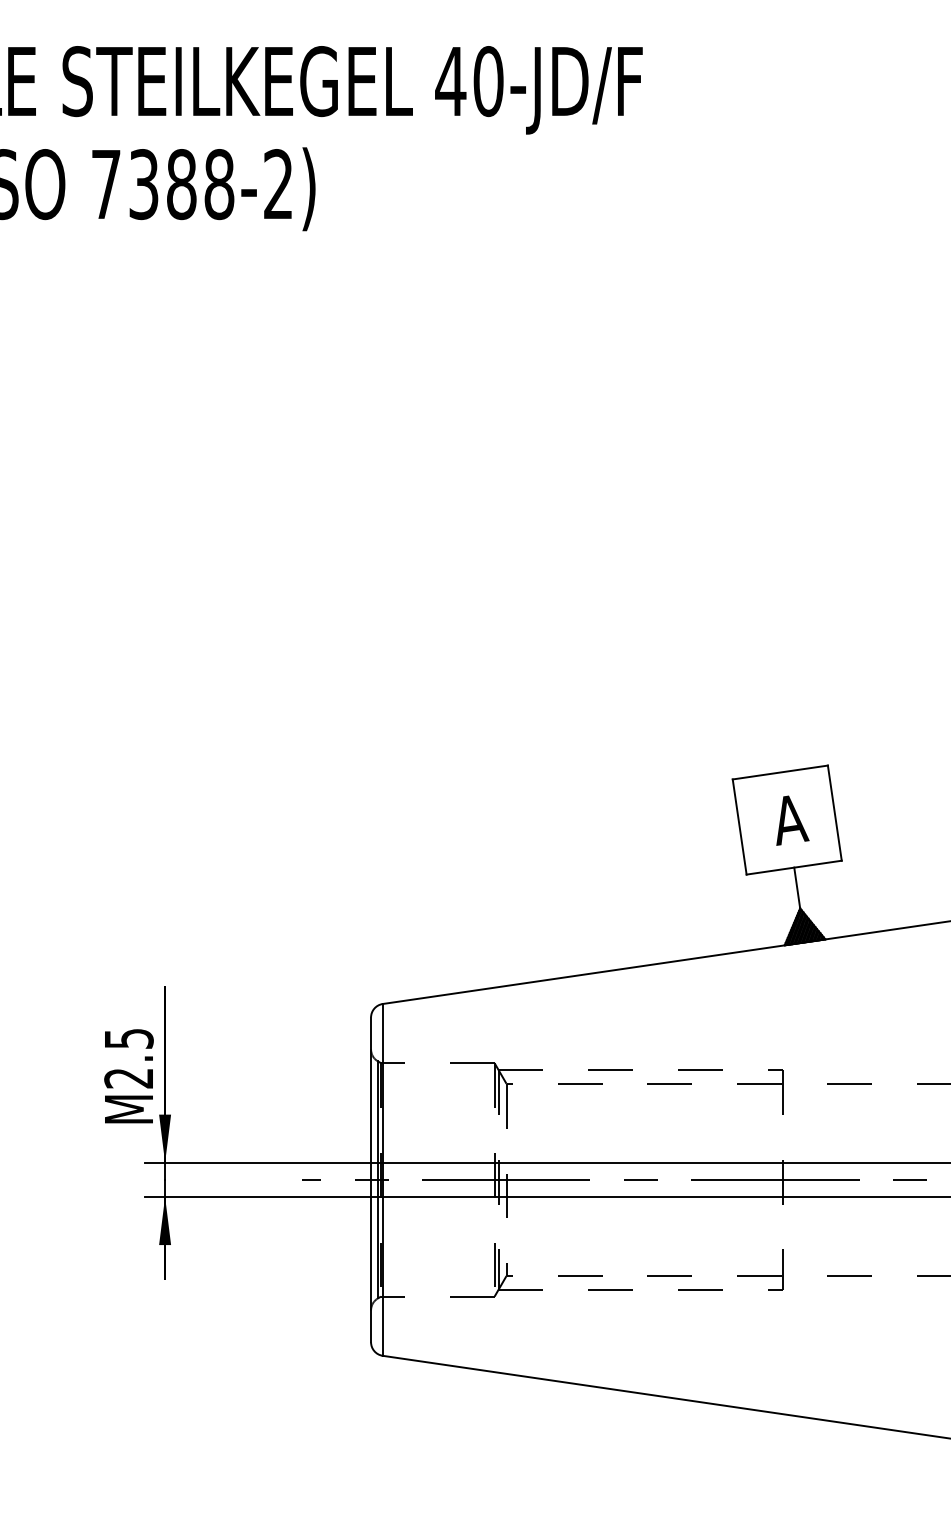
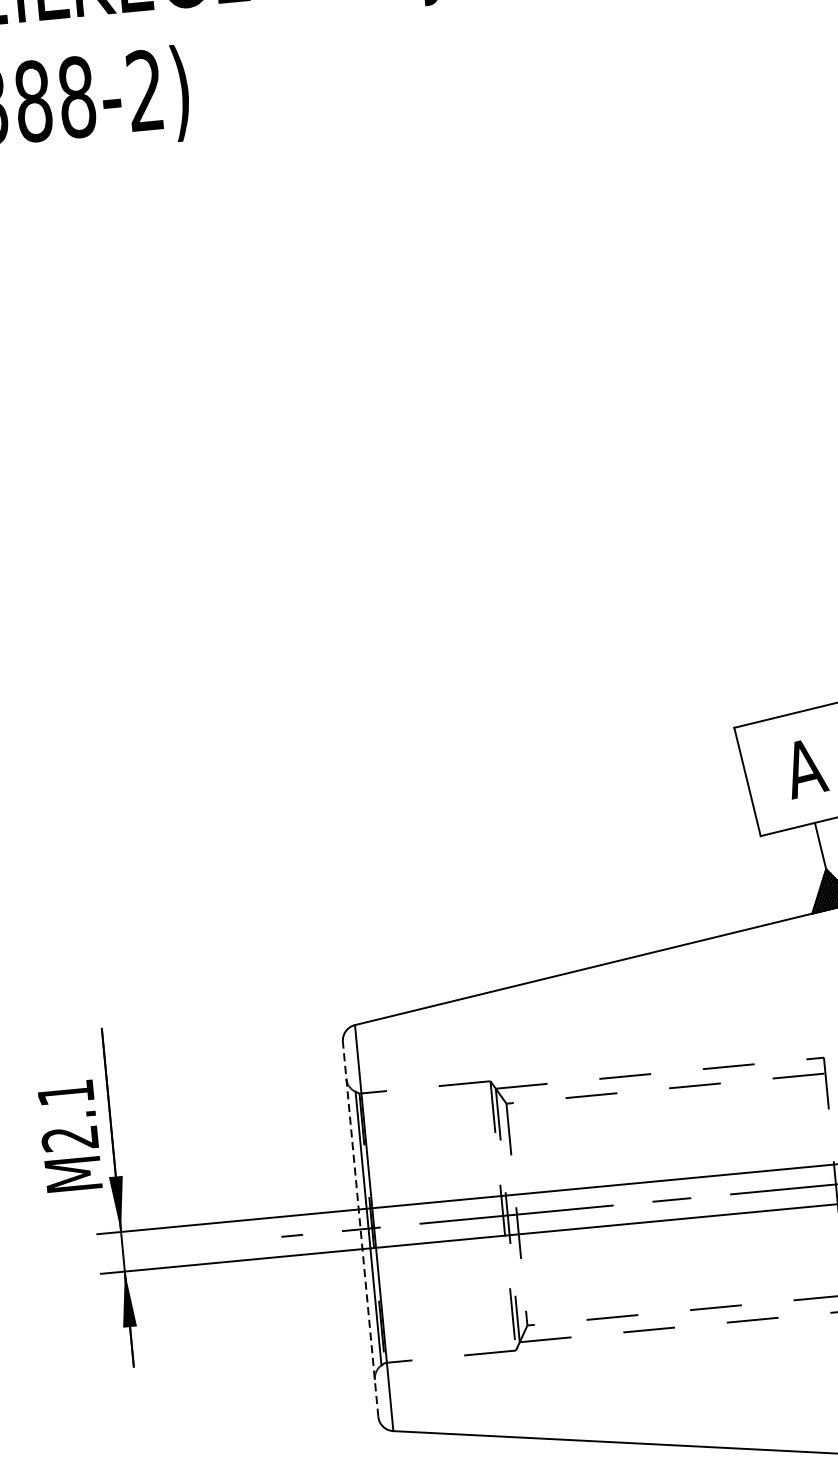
text: (129, 1038) -> (66, 1092), M2.5 -> M2.1
line: (371, 1179) -> (361, 1228), solid -> dashed

